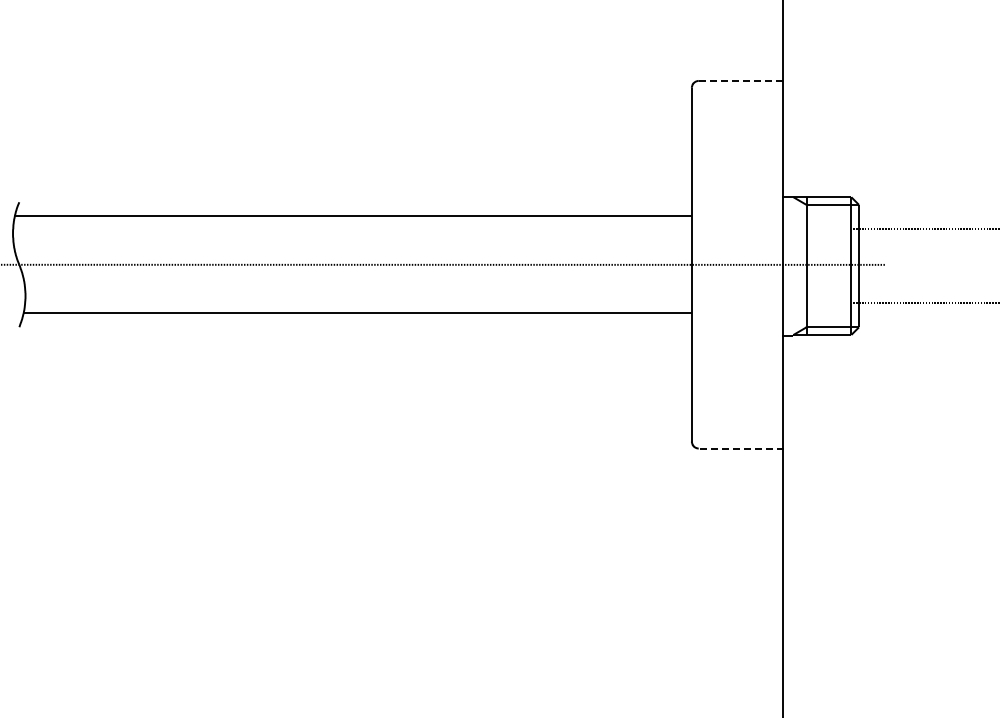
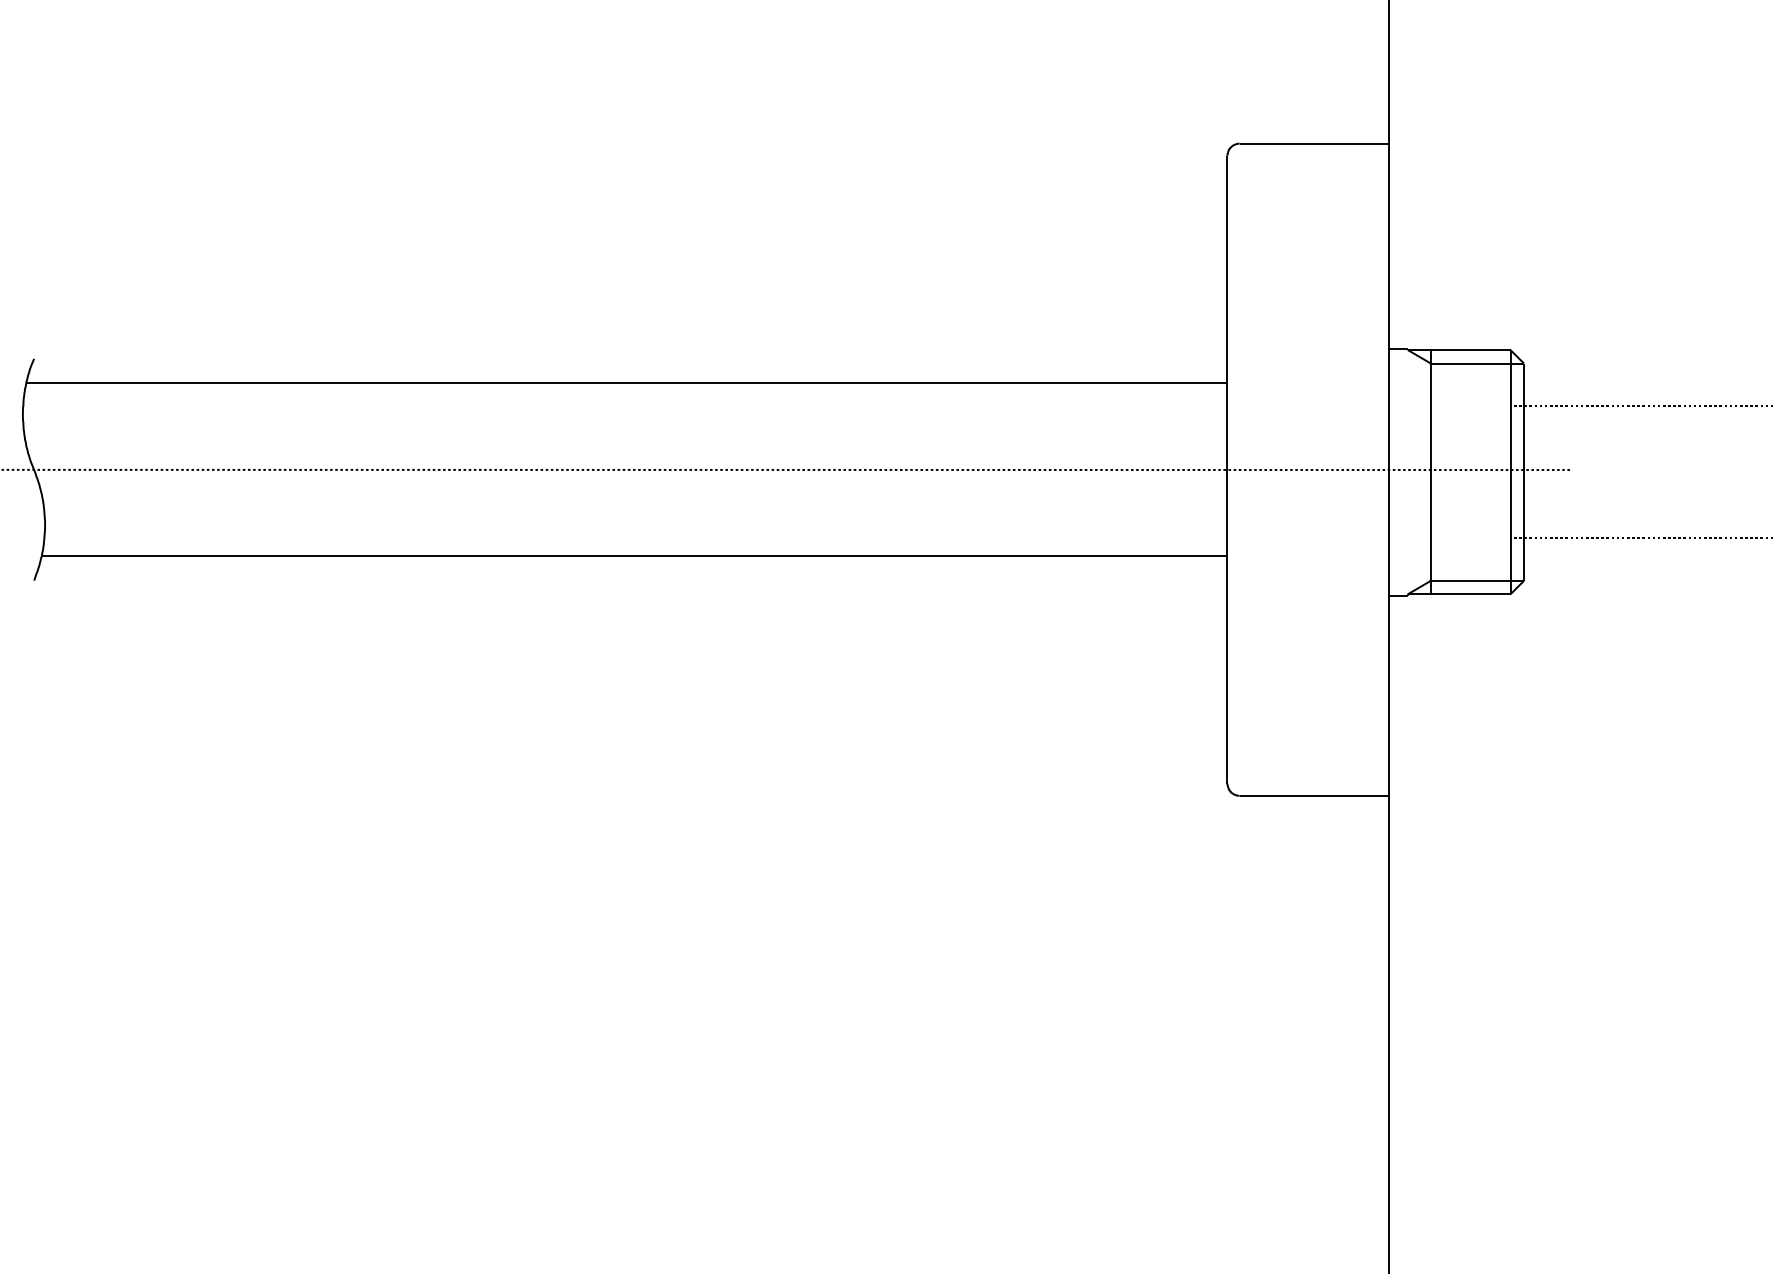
line: (741, 80) -> (1315, 142), dashed -> solid
line: (740, 448) -> (1313, 795), dashed -> solid

